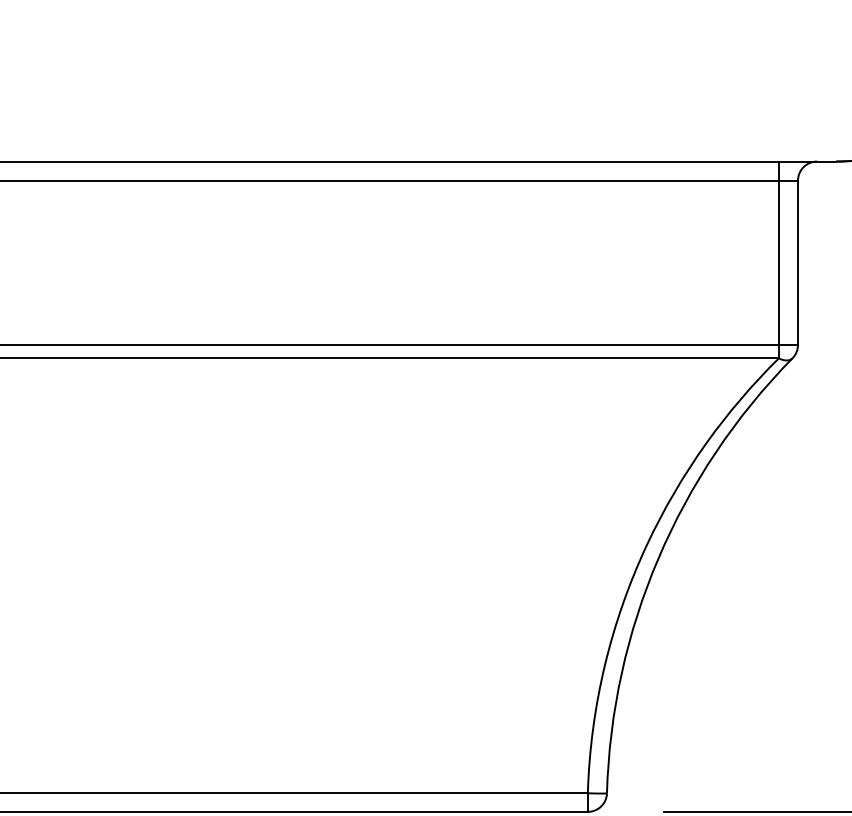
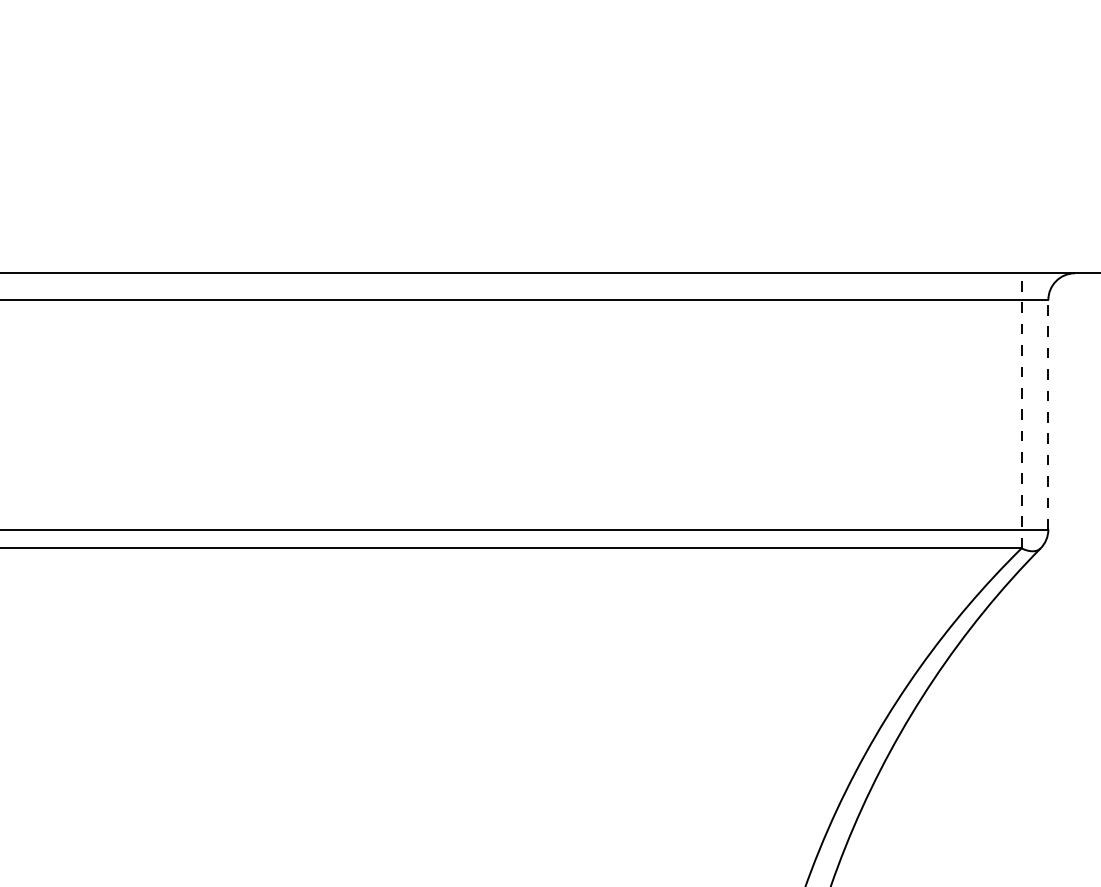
line: (778, 259) -> (1021, 410), solid -> dashed
line: (798, 262) -> (1049, 414), solid -> dashed

